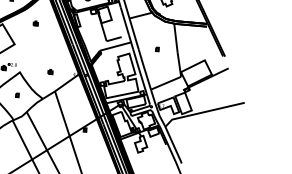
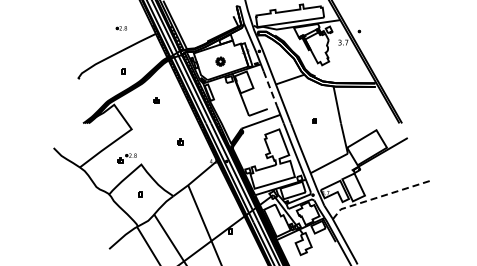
line: (125, 21) -> (270, 88), solid -> dashed
part: (50, 71) -> (180, 141), moved
line: (203, 112) -> (379, 196), solid -> dashed

